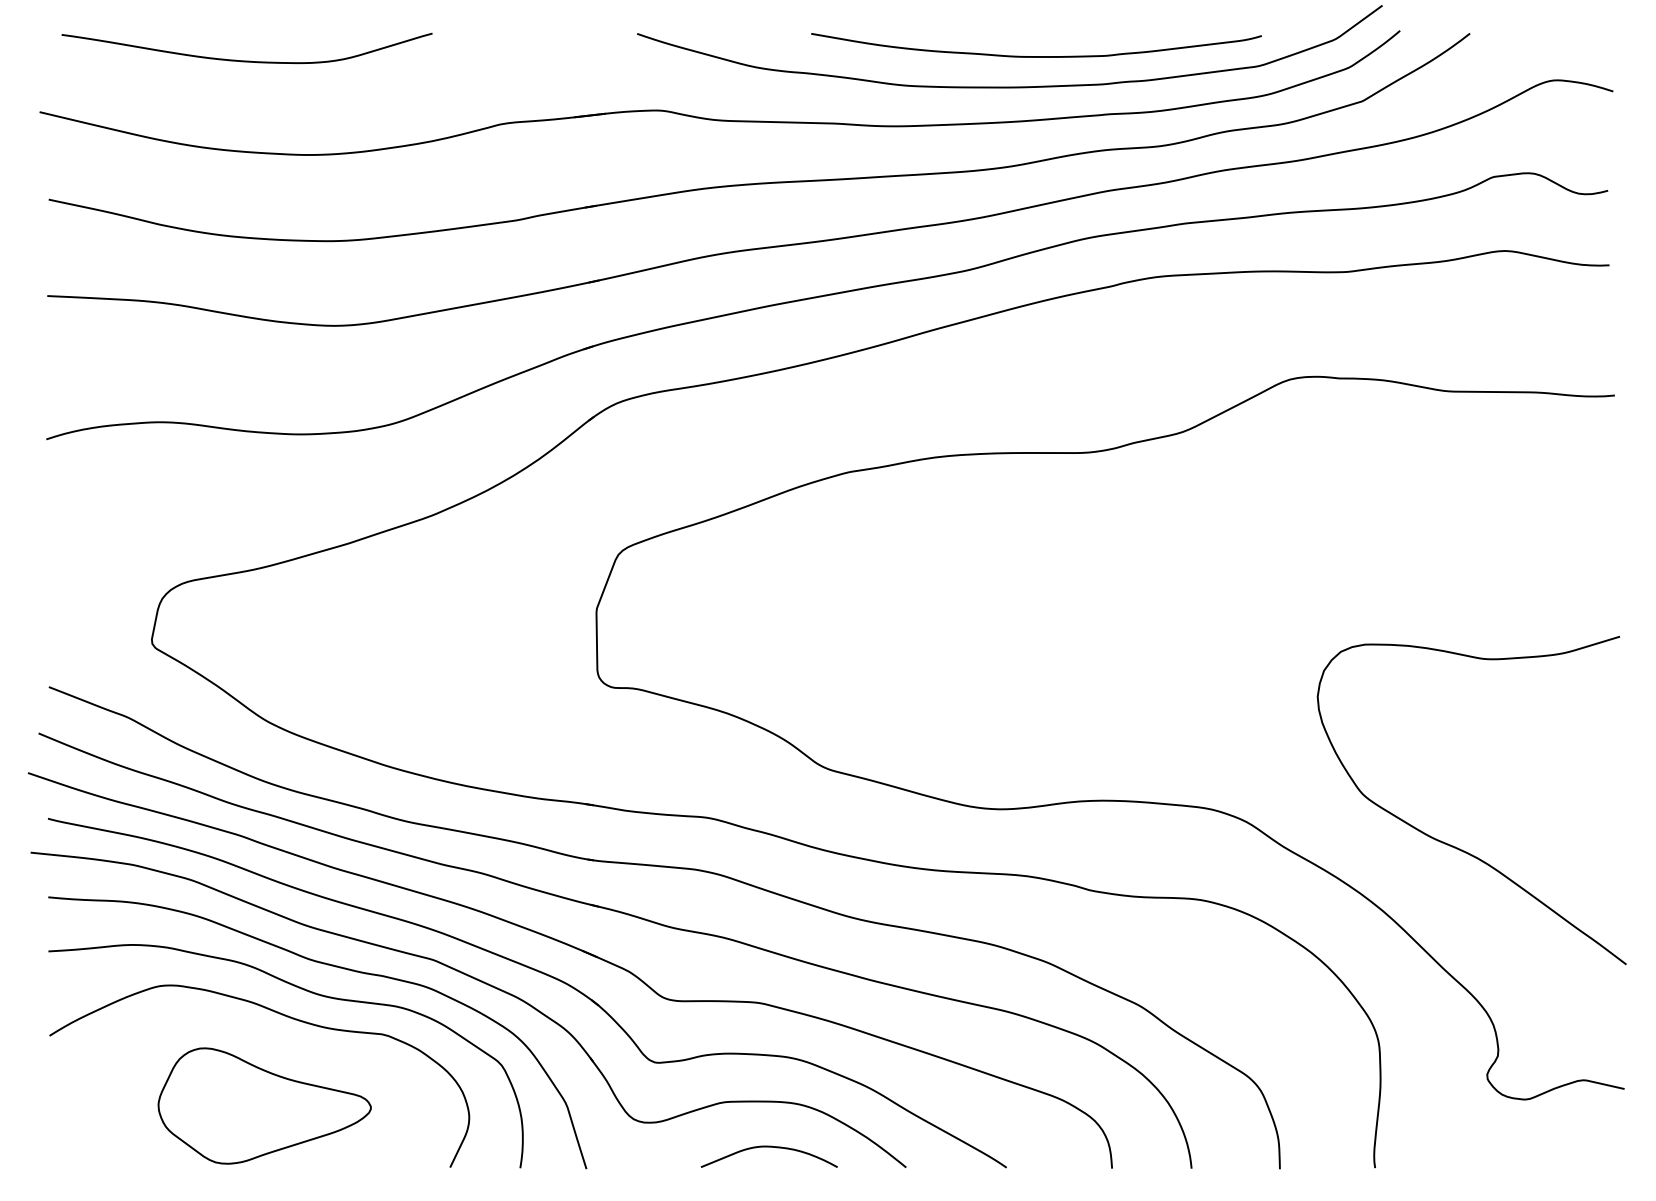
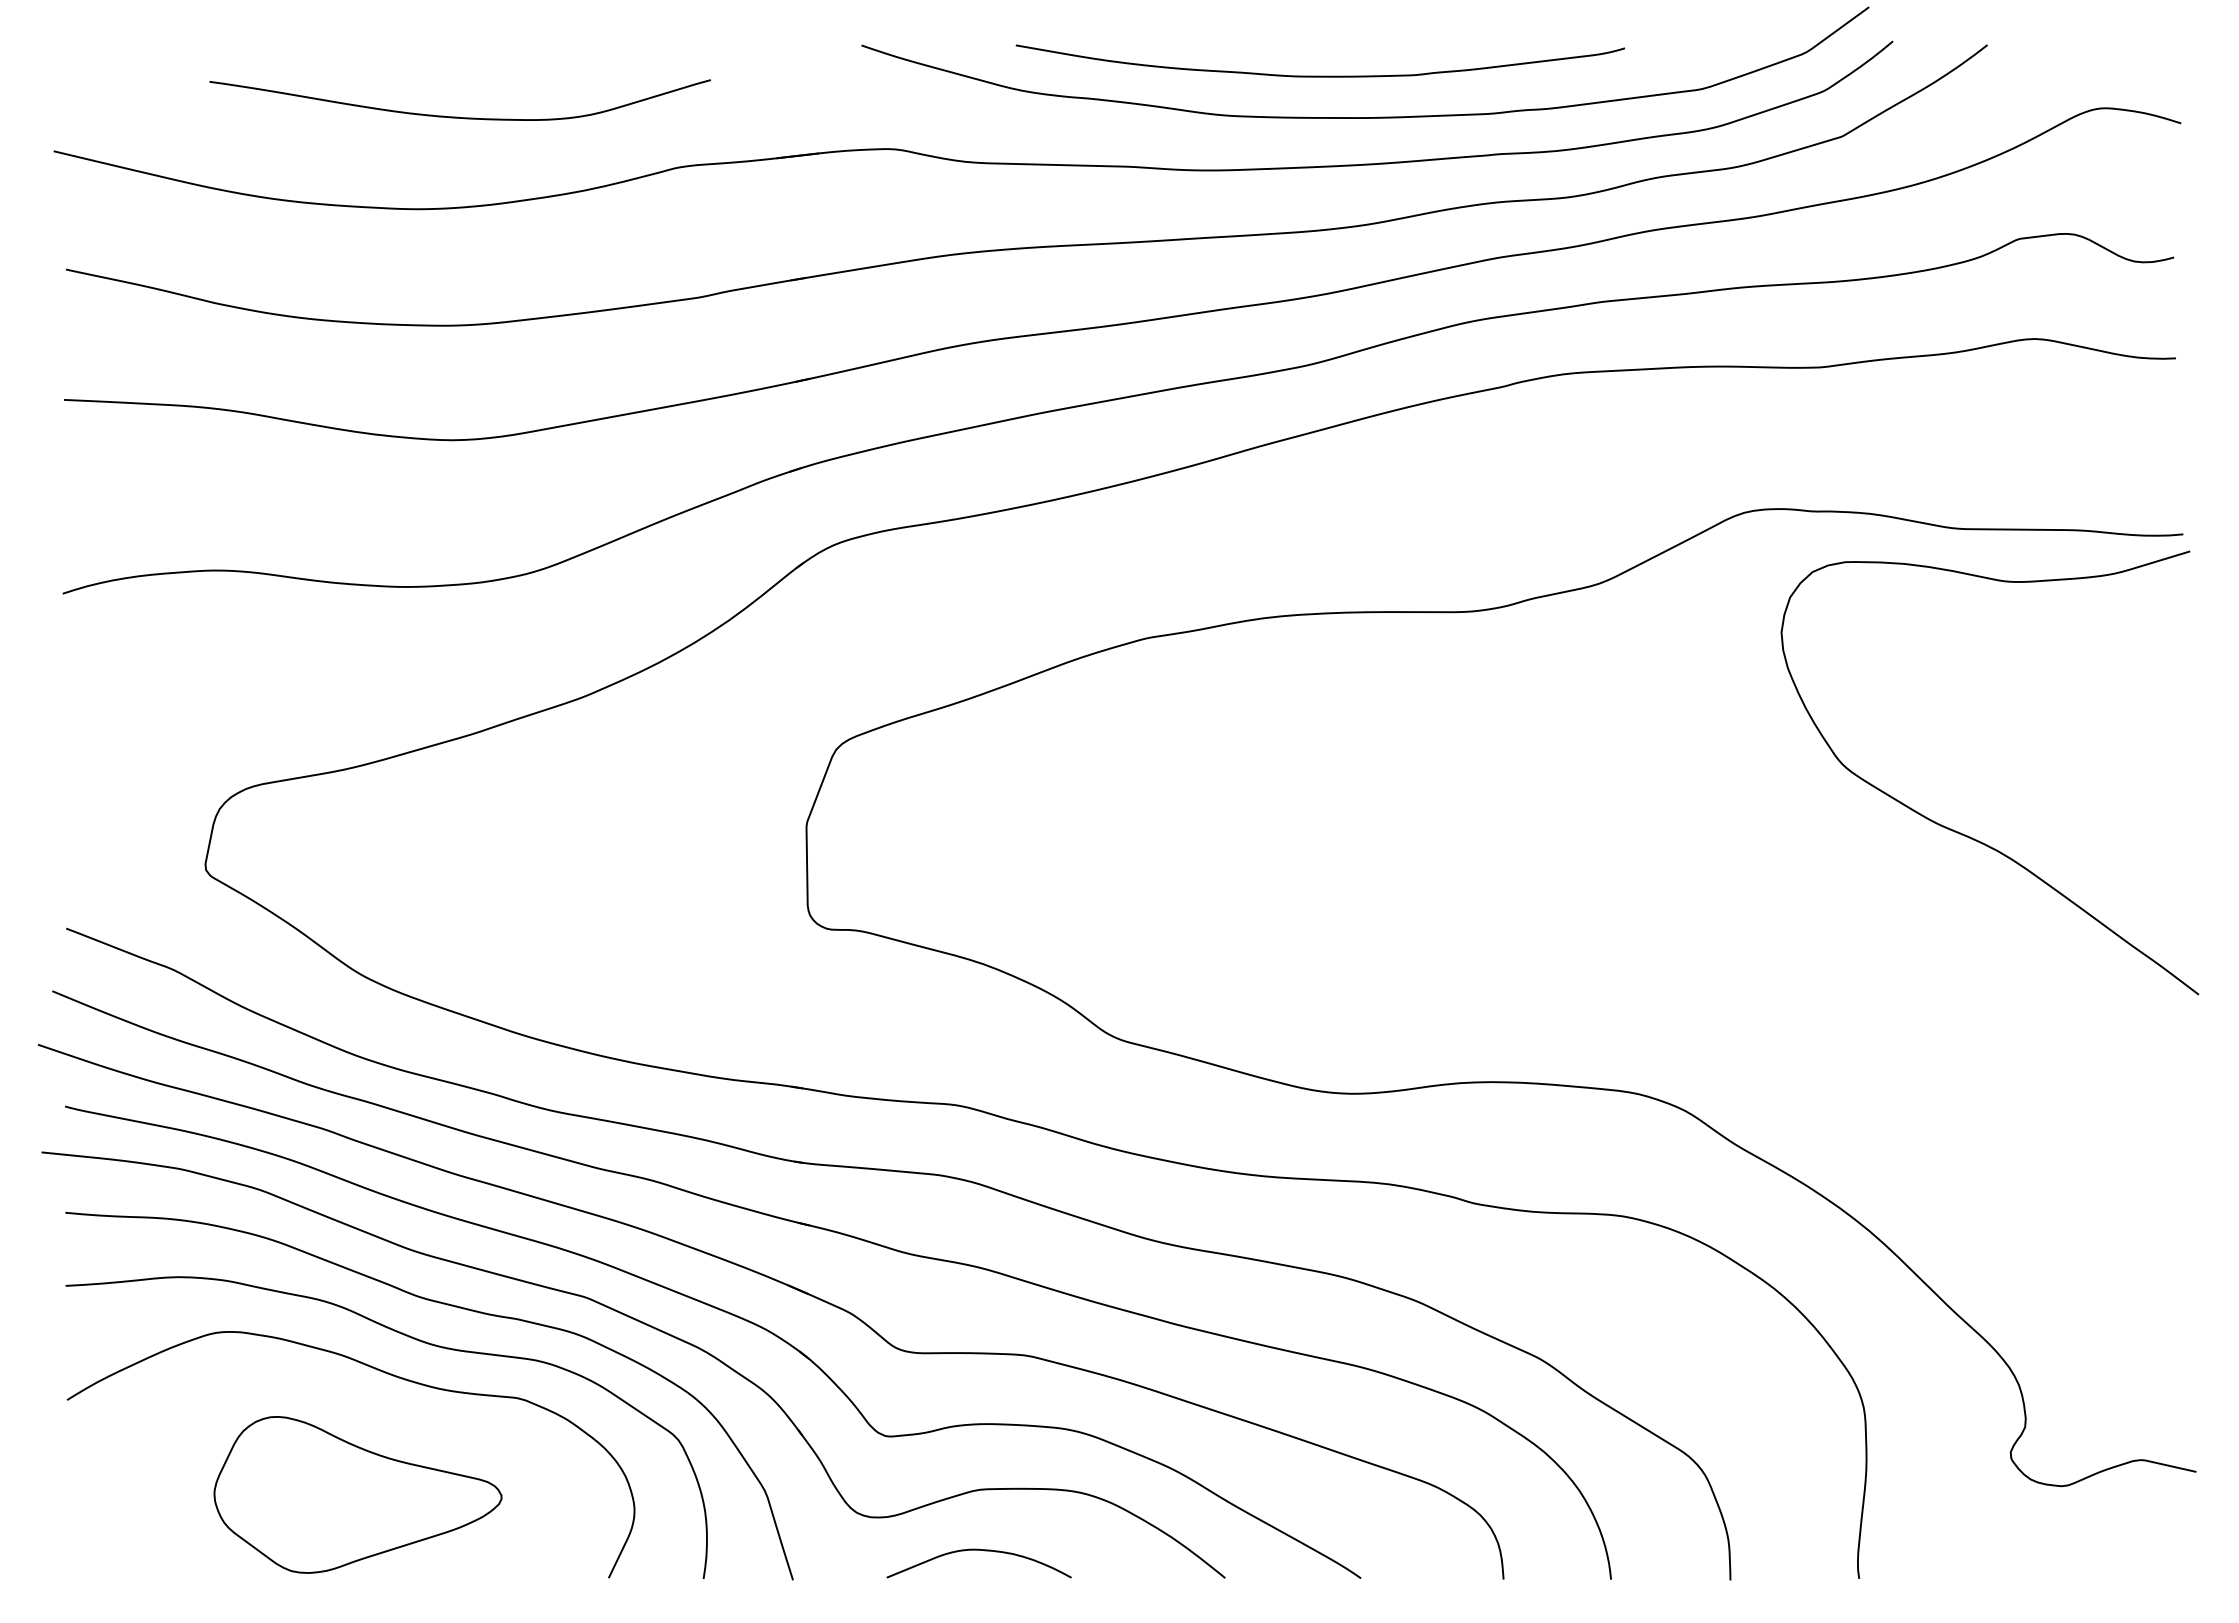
curve: (1036, 56) -> (1320, 75), moved
curve: (245, 60) -> (458, 116), moved
curve: (1452, 845) -> (1963, 833), moved
curve: (768, 1147) -> (978, 1550), moved

